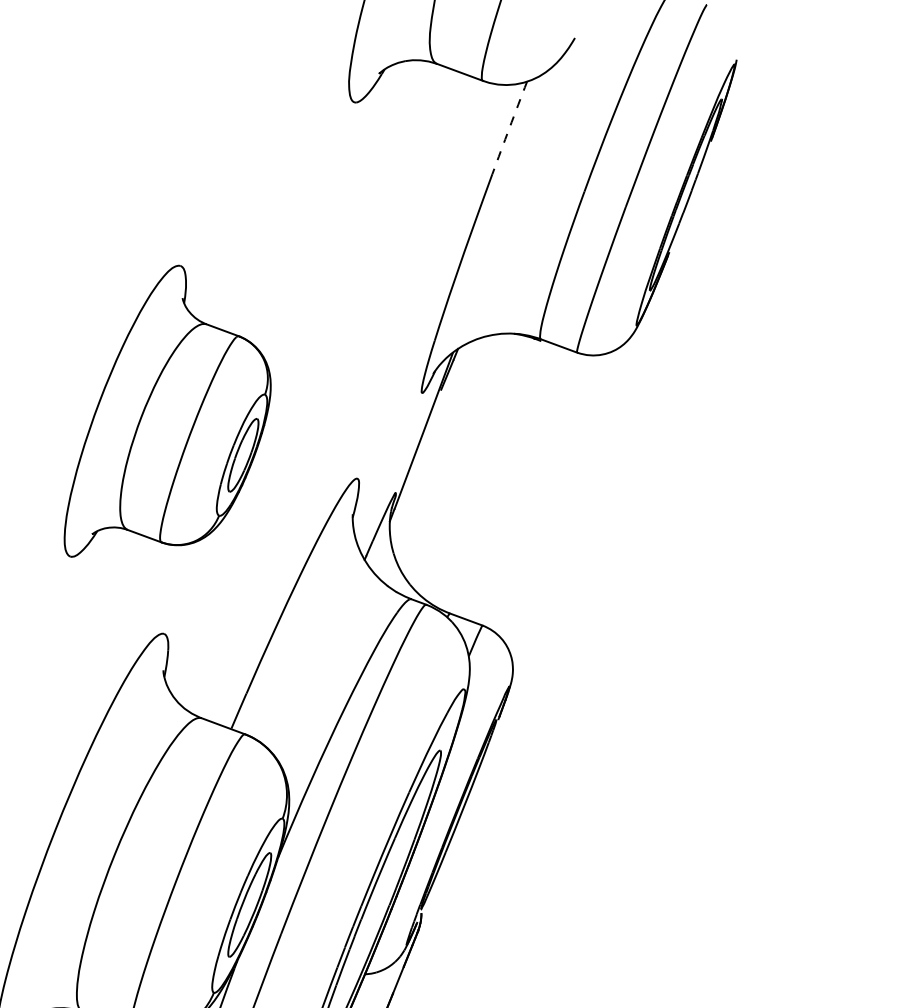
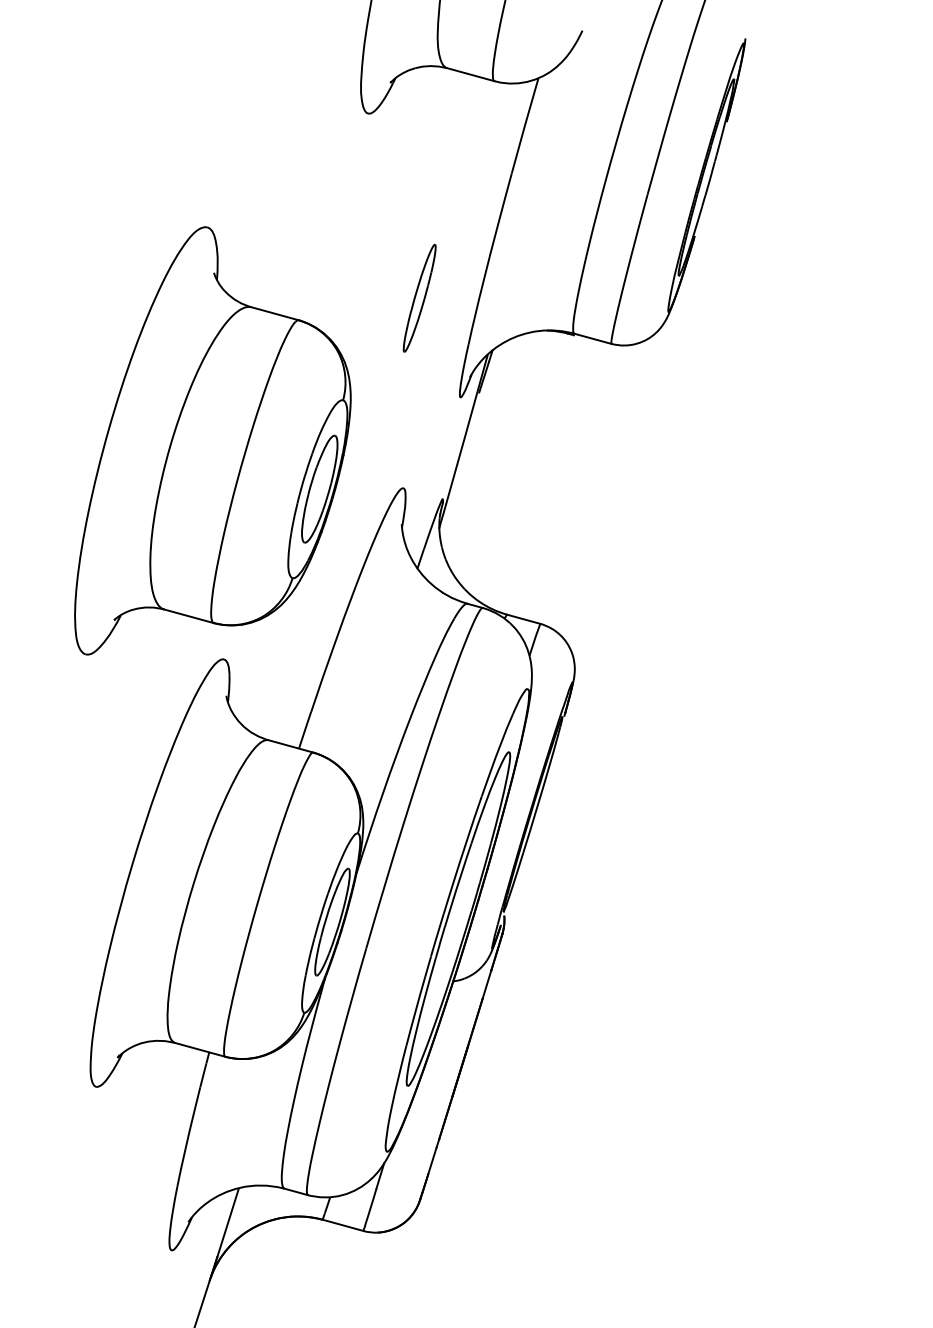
arc: (509, 127) -> (524, 125), dashed -> solid
part: (389, 289) -> (419, 297), added
part: (171, 414) -> (212, 440), size x1.43

